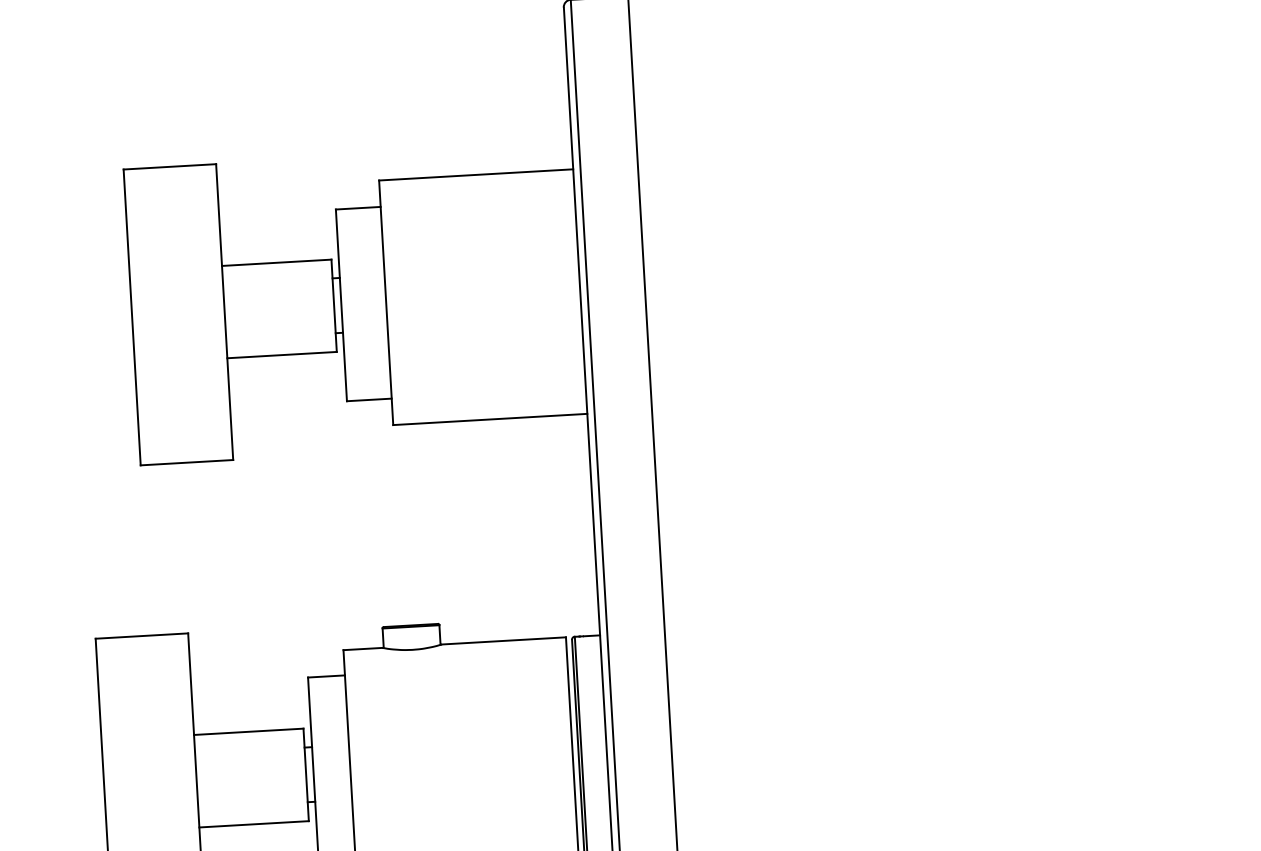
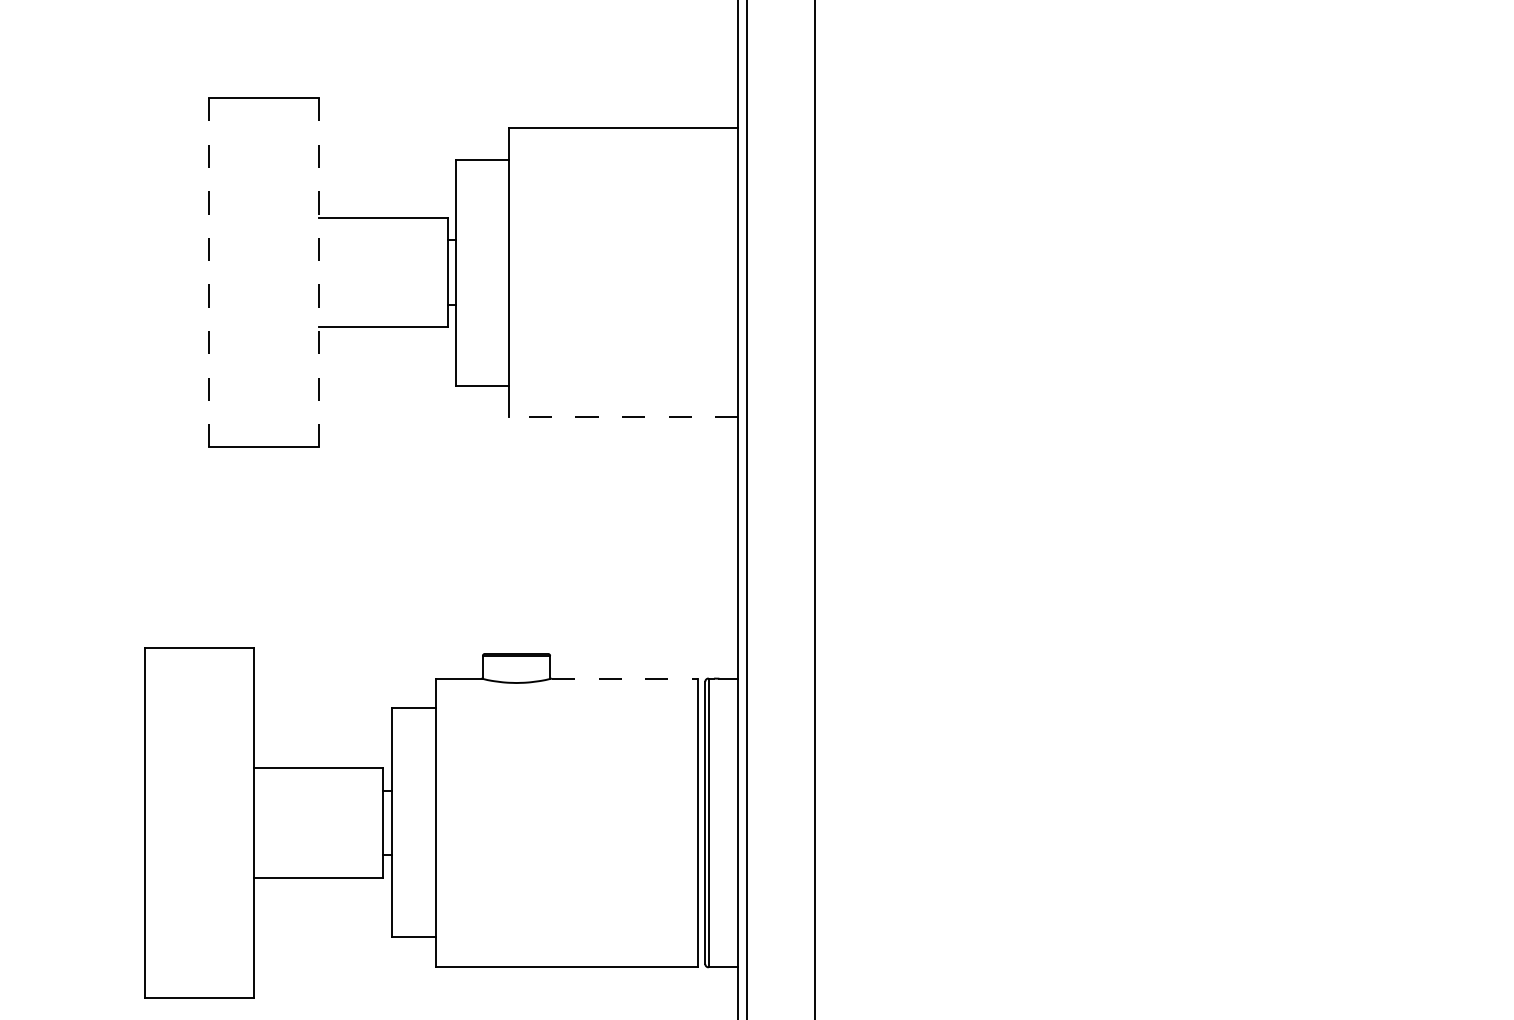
line: (224, 311) -> (318, 272), solid -> dashed
line: (132, 317) -> (209, 272), solid -> dashed
line: (489, 419) -> (623, 417), solid -> dashed
line: (504, 640) -> (625, 678), solid -> dashed

